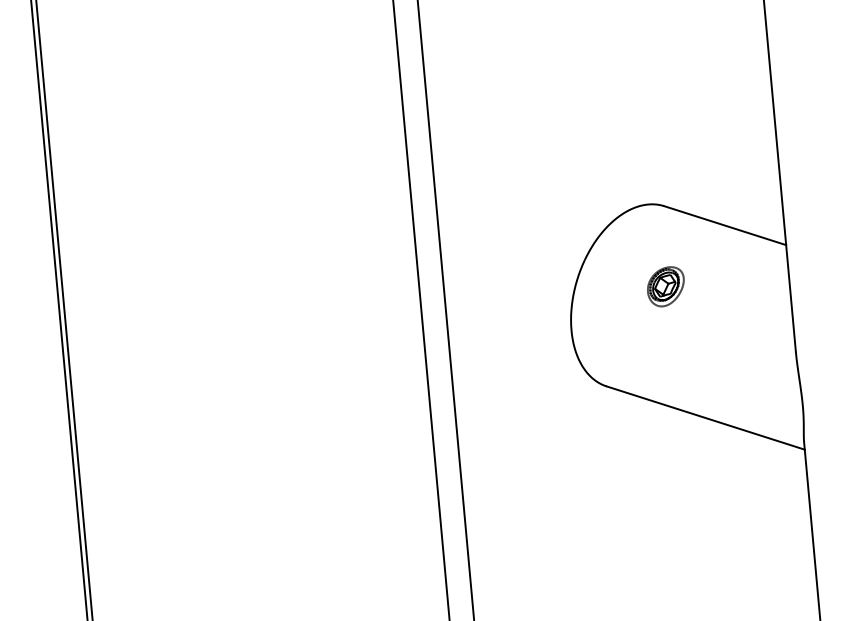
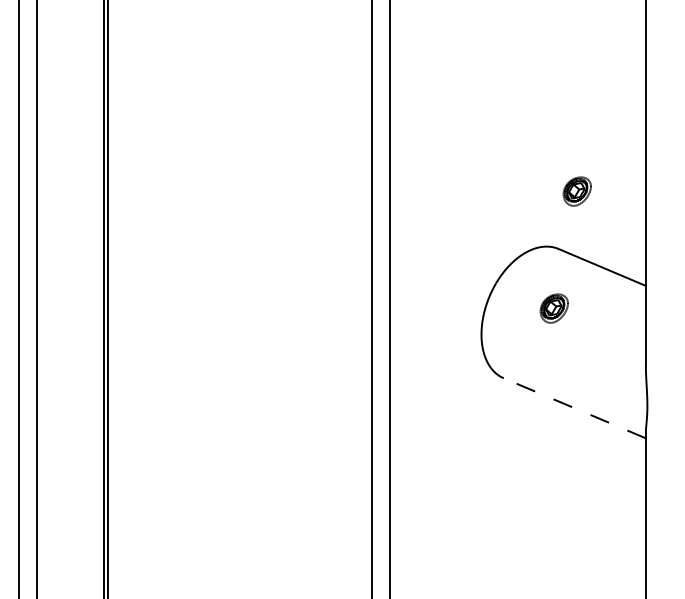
part: (681, 126) -> (576, 191), added
line: (705, 418) -> (574, 408), solid -> dashed

